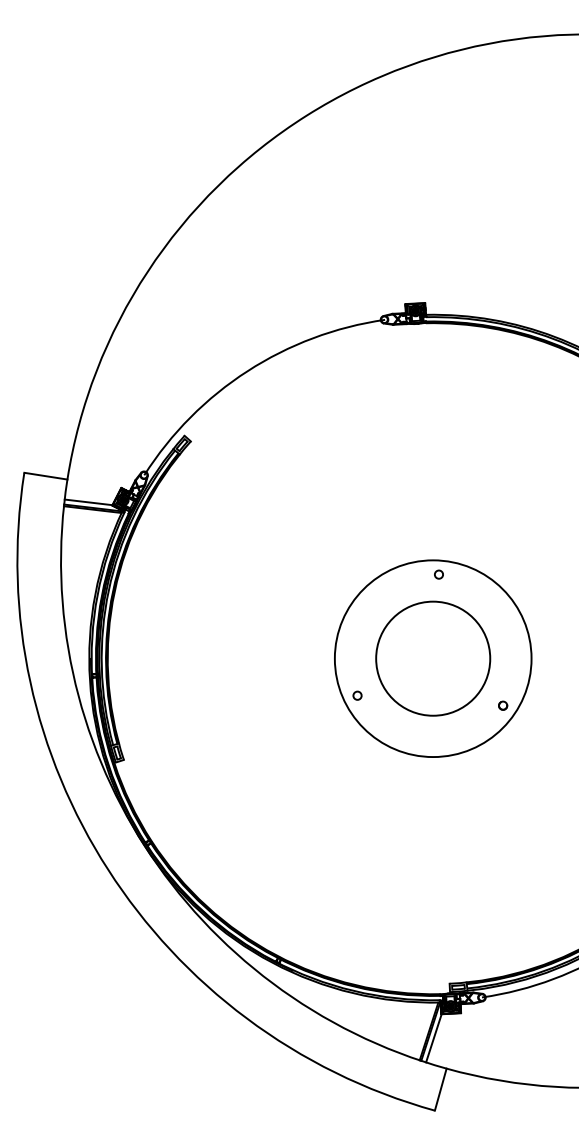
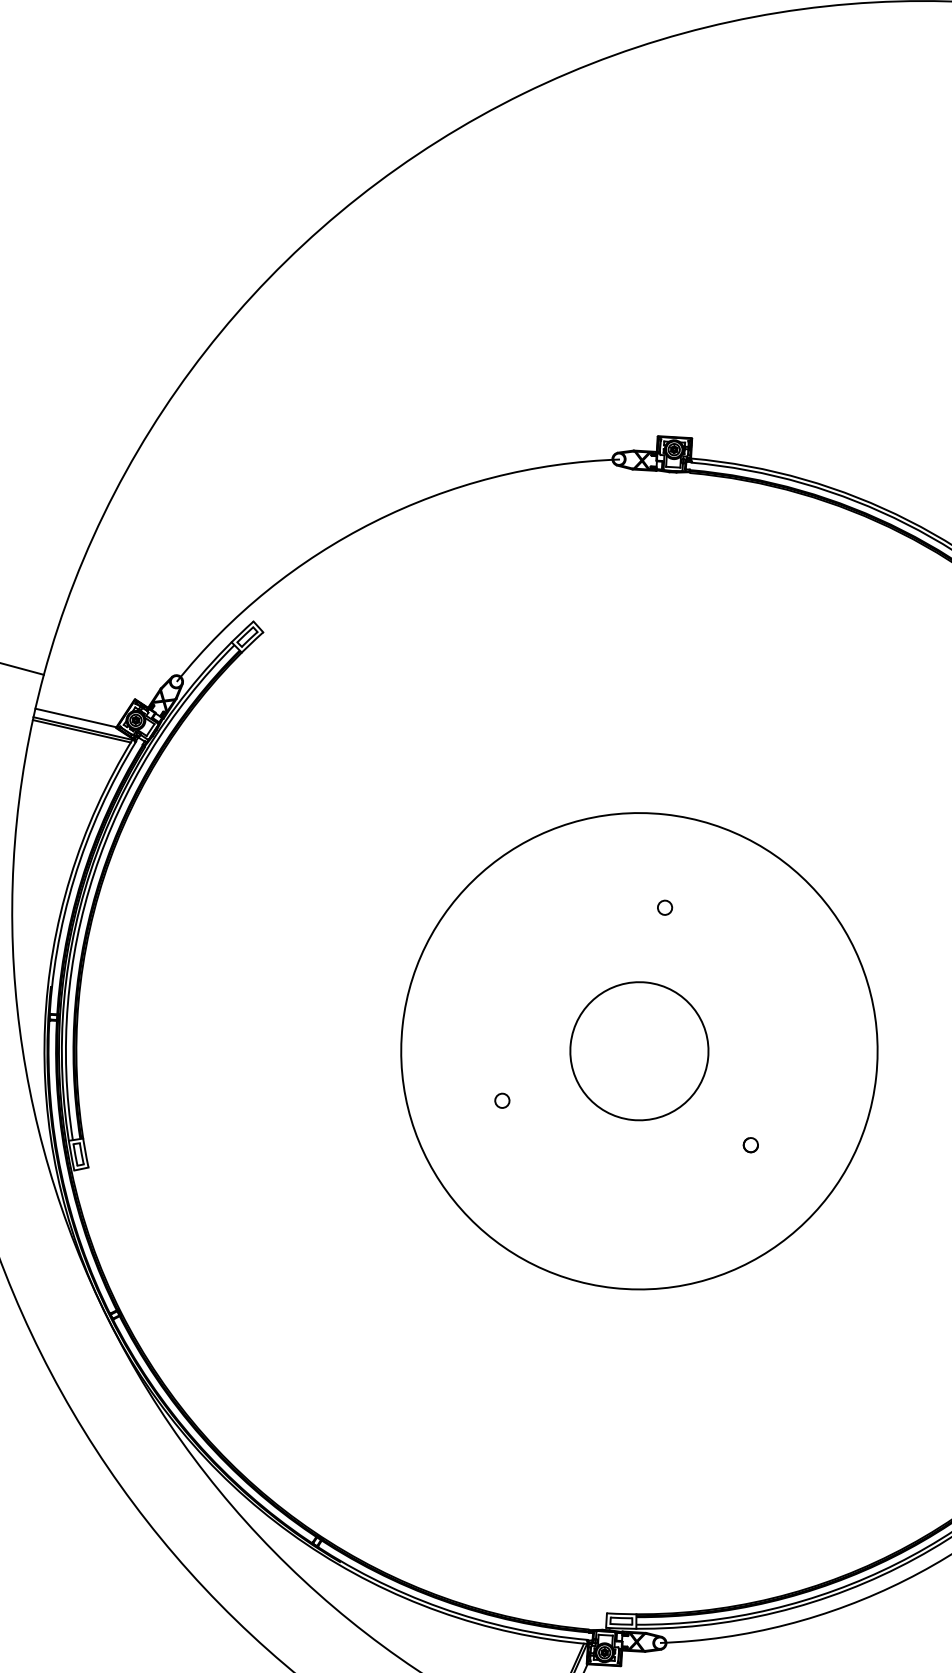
circle: (432, 658) -> (638, 1050), size x1.4
circle: (433, 658) -> (639, 1050), size x0.7

